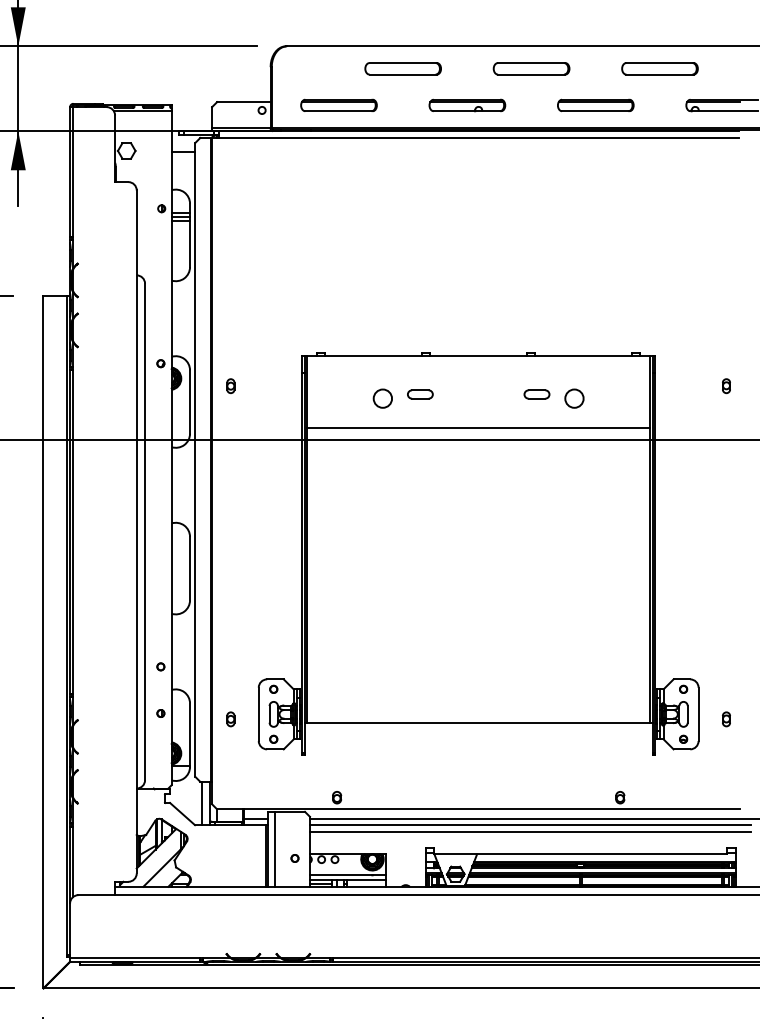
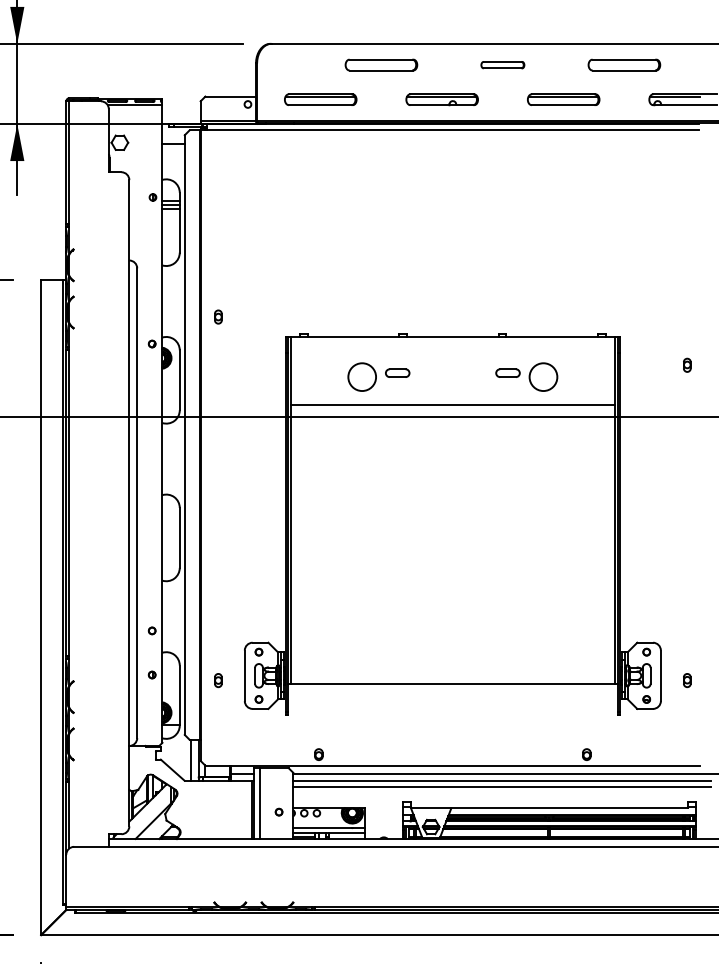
part: (531, 68) -> (502, 64), size x0.6
part: (230, 385) -> (218, 316), moved
circle: (382, 398) -> (361, 376), size x1.6
circle: (574, 398) -> (543, 376), size x1.6

